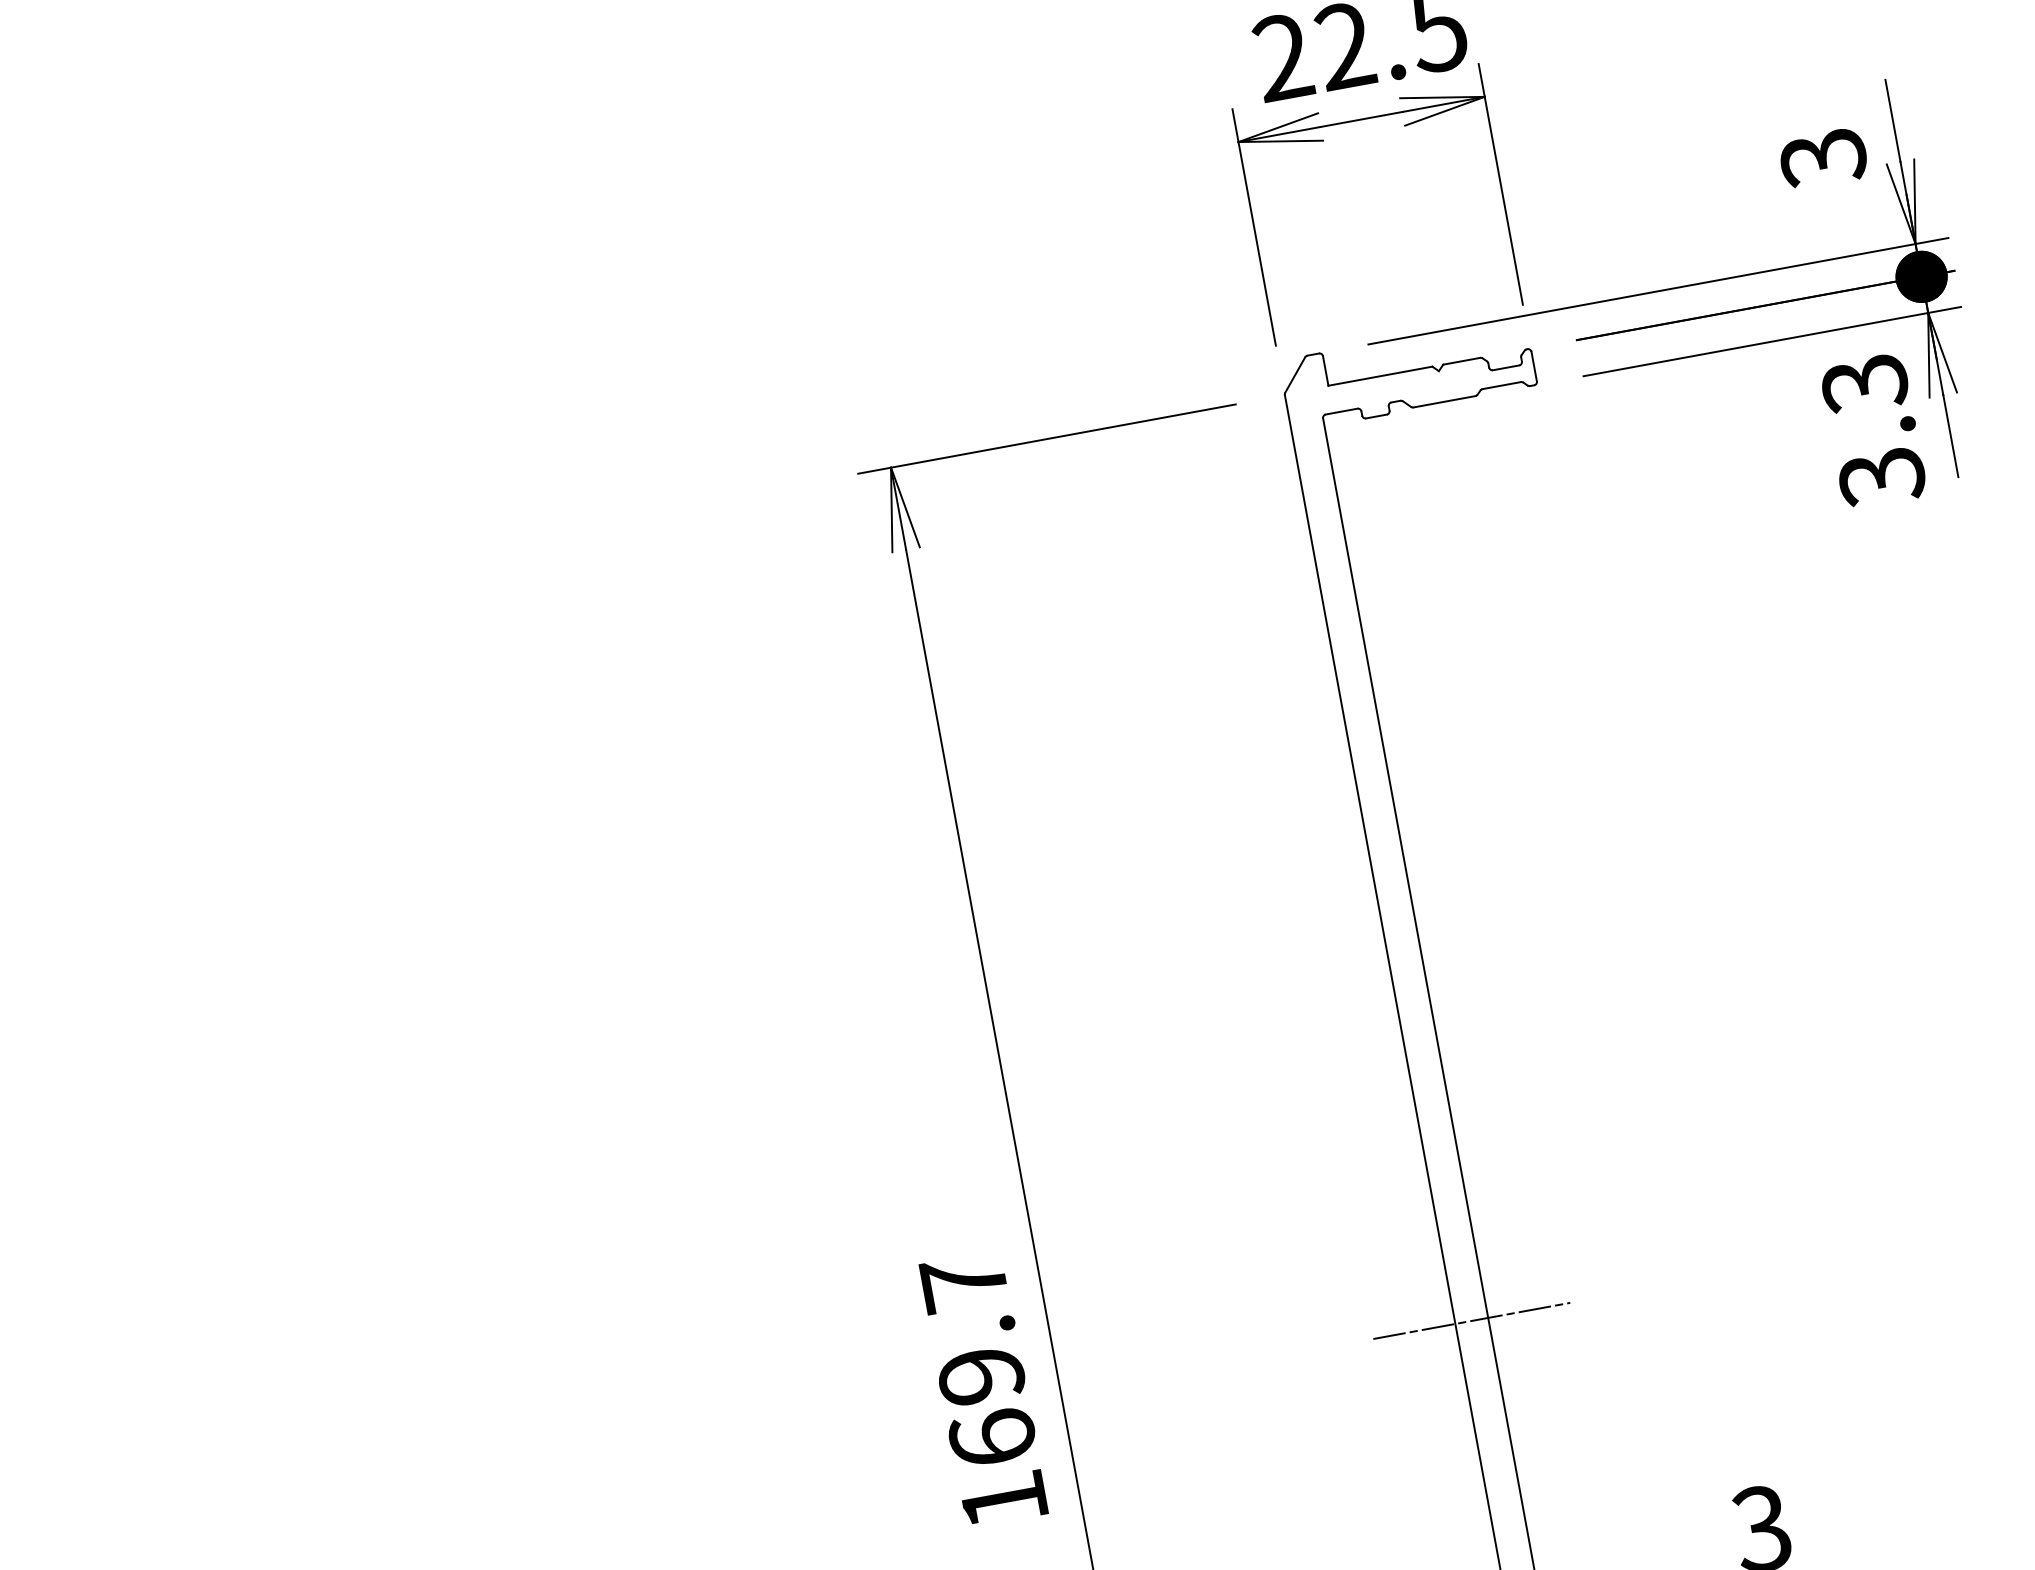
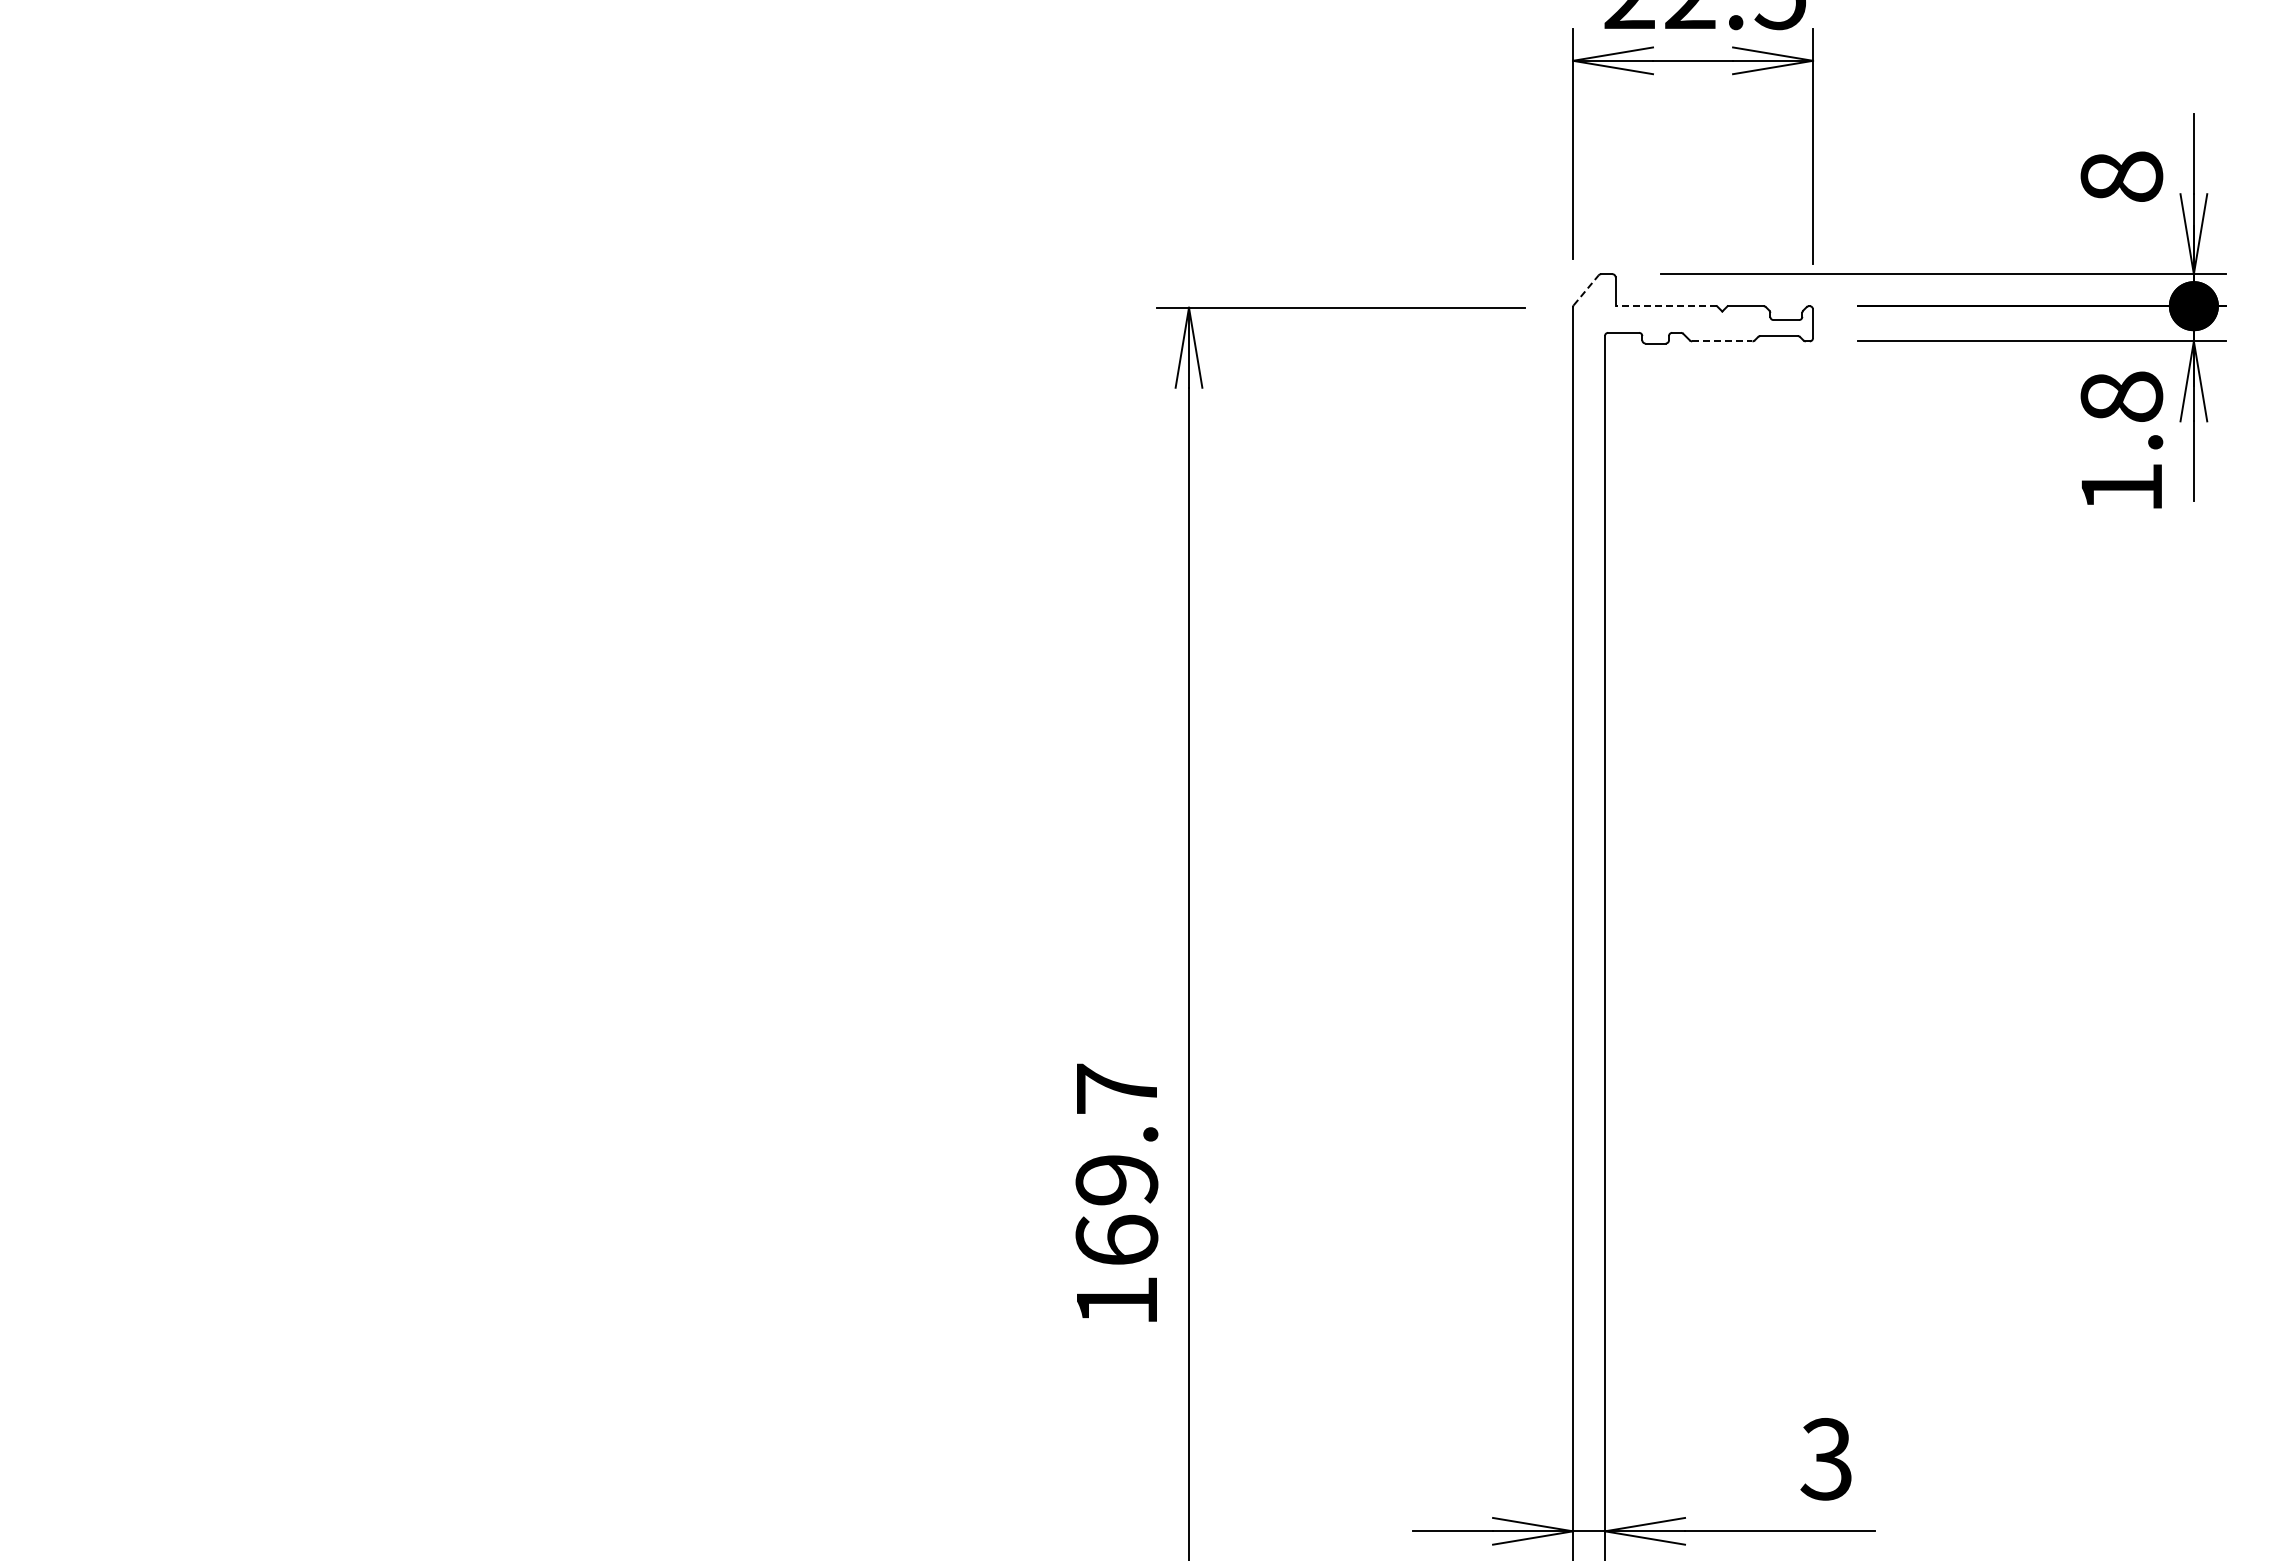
text: (1823, 158) -> (2121, 177), 3 -> 8
line: (1295, 374) -> (1586, 289), solid -> dashed
line: (1380, 376) -> (1666, 306), solid -> dashed
line: (1444, 401) -> (1722, 341), solid -> dashed
text: (1873, 430) -> (2121, 442), 3.3 -> 1.8
line: (1471, 1320) -> (1588, 1212), removed

